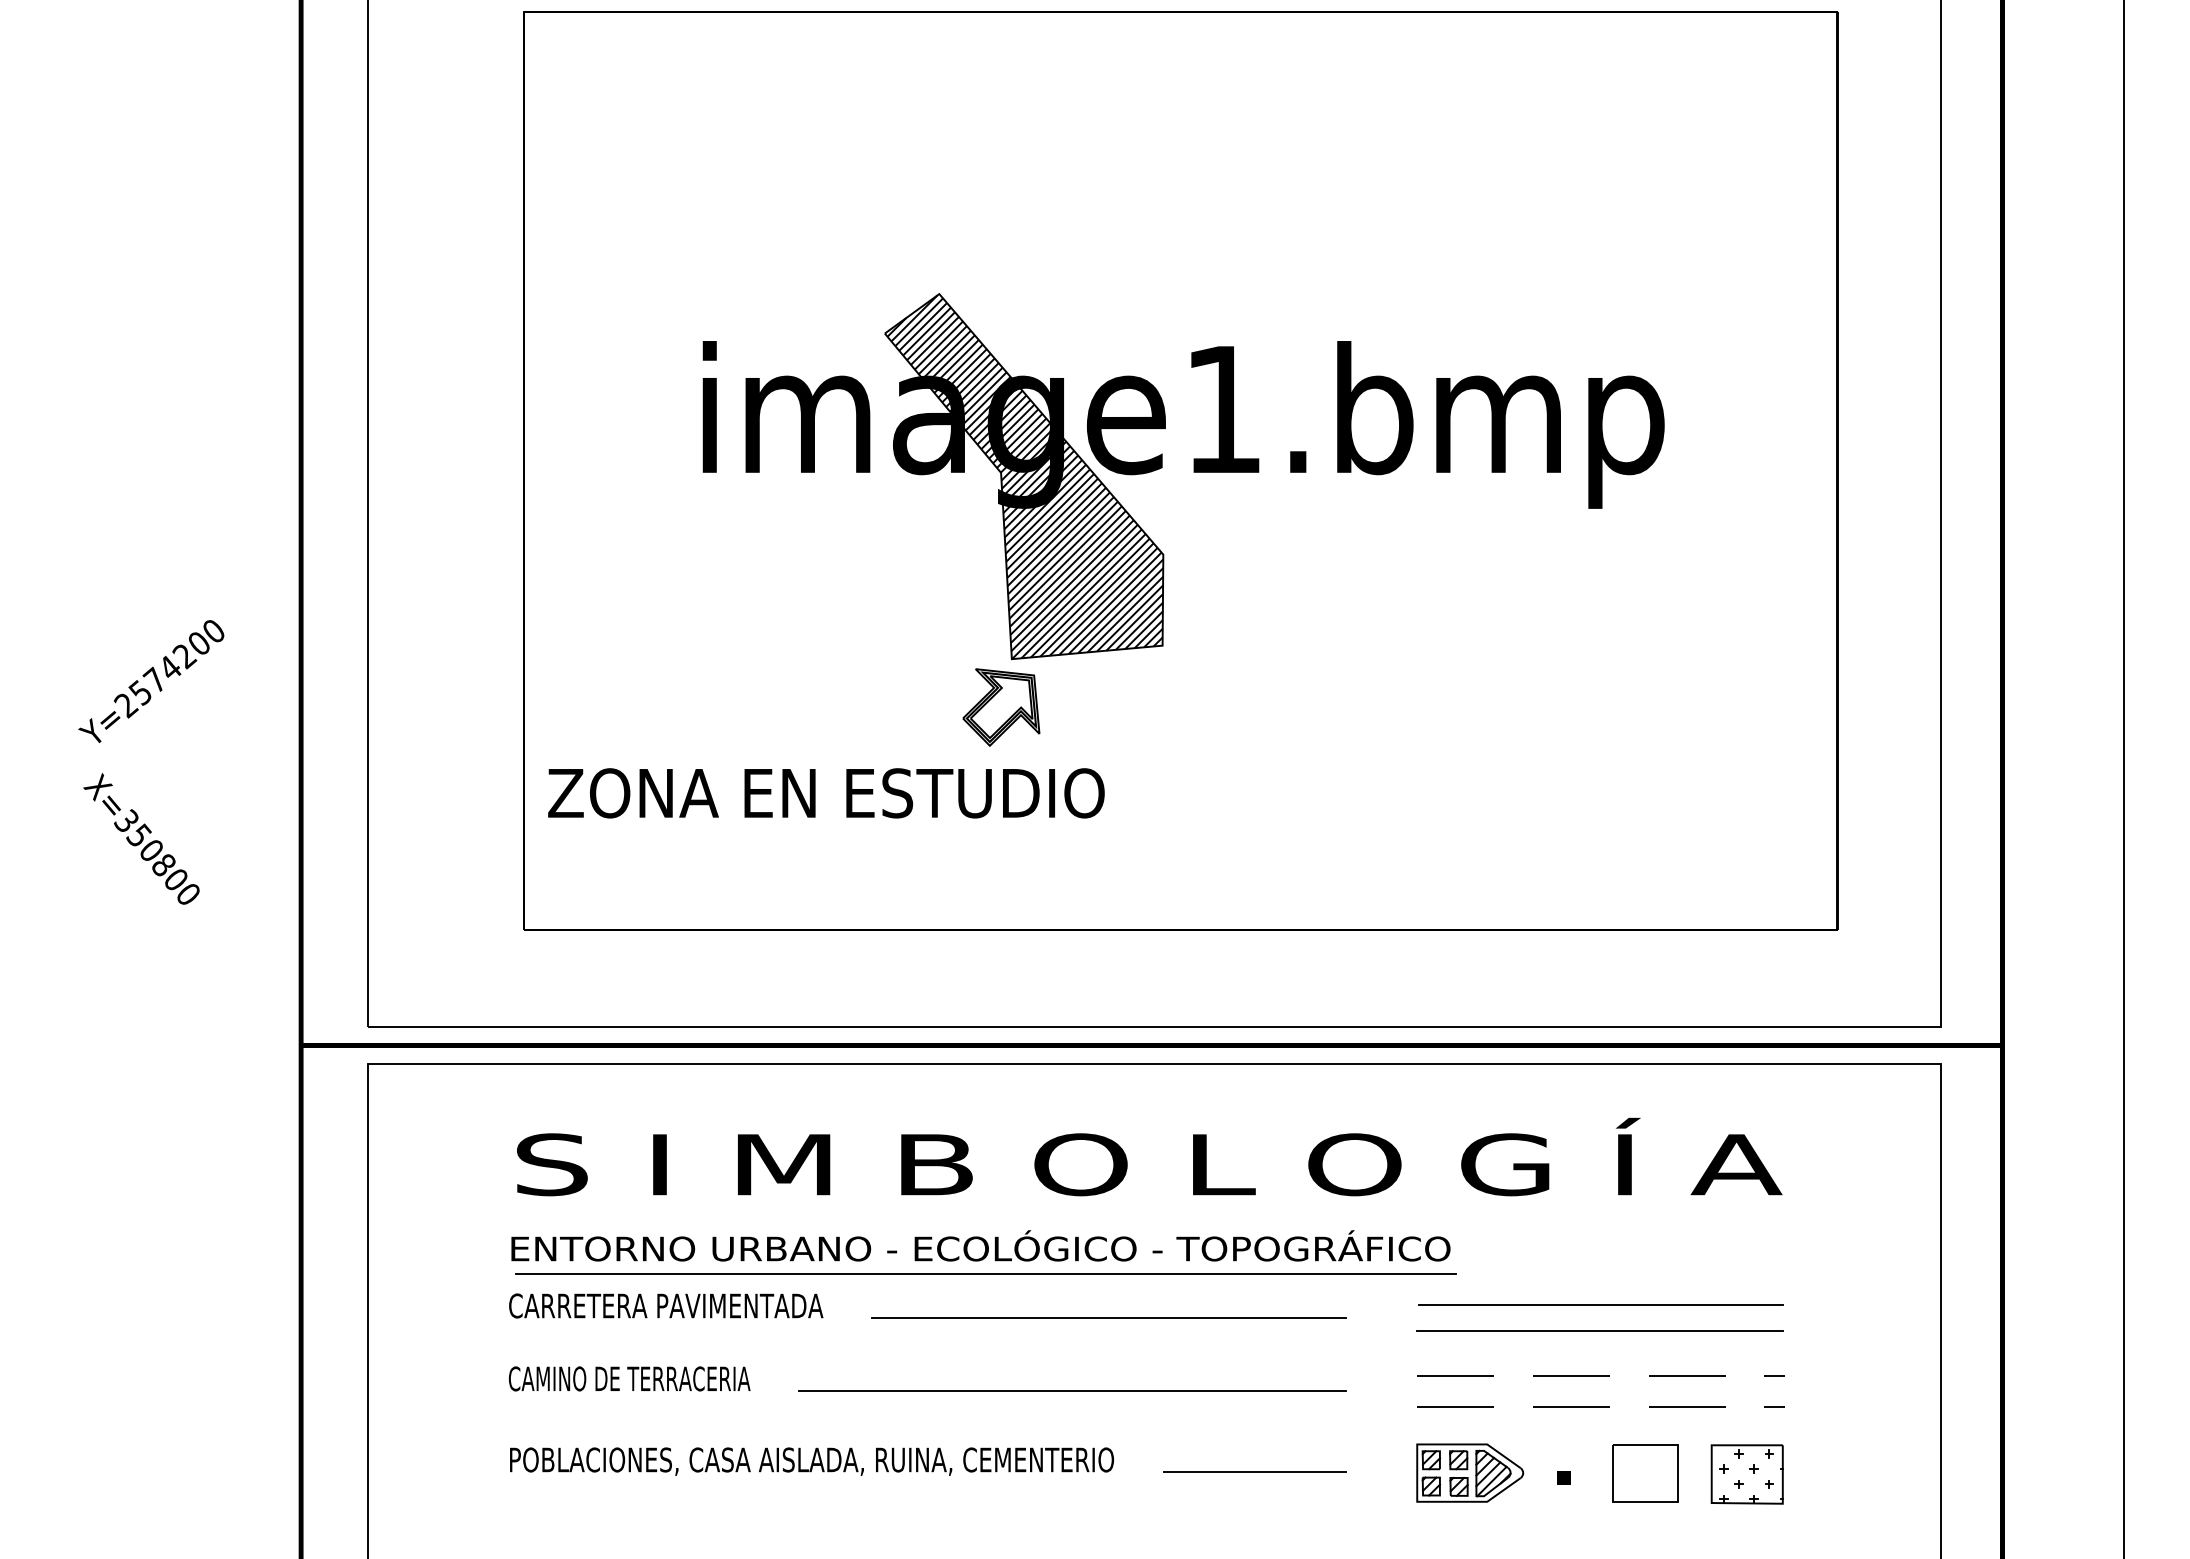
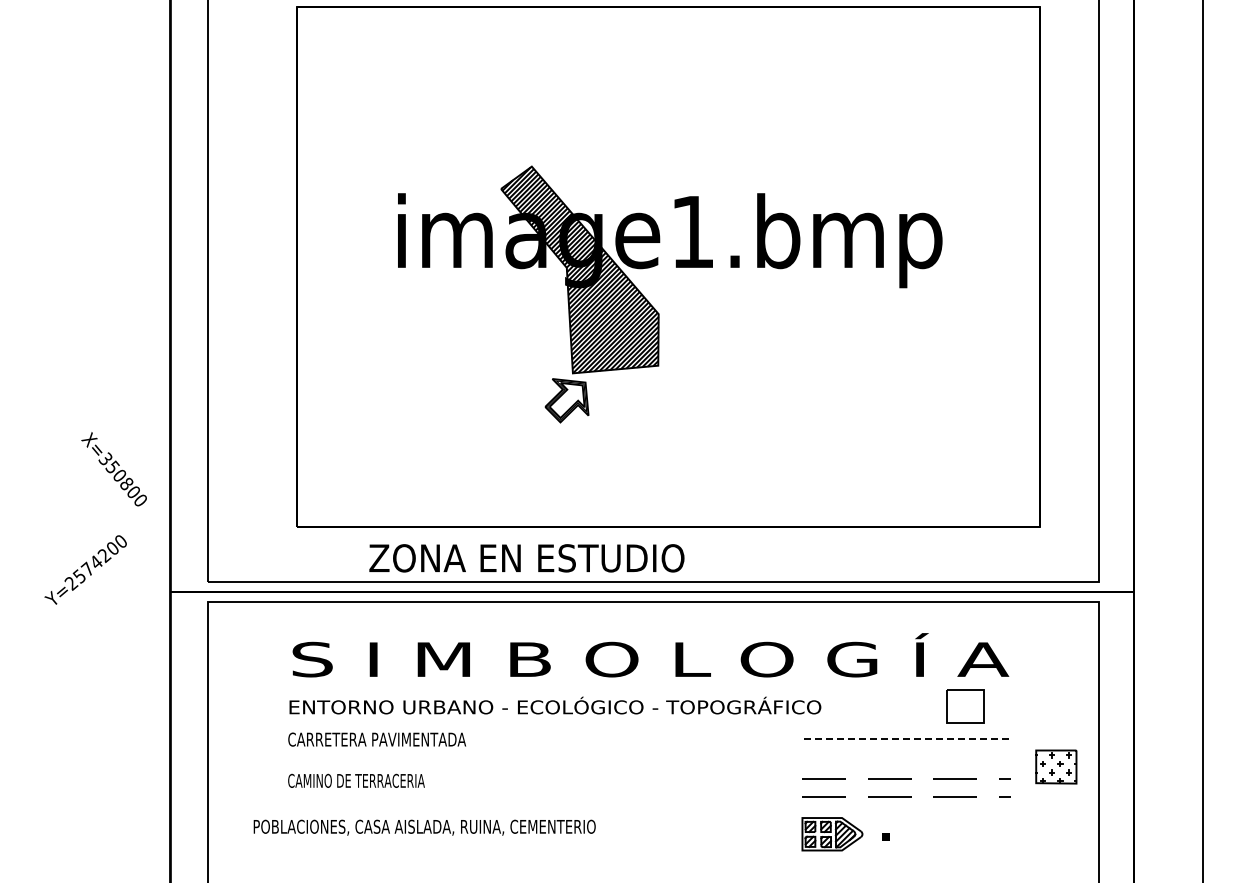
text: (151, 680) -> (85, 569), moved
text: (825, 793) -> (526, 558), moved
text: (140, 839) -> (113, 469), moved
line: (986, 1273) -> (558, 721), removed
line: (1600, 1305) -> (906, 739), solid -> dashed
line: (1108, 1318) -> (627, 746), removed
line: (1599, 1330) -> (905, 753), removed
line: (1072, 1390) -> (607, 787), removed
text: (811, 1461) -> (424, 827), moved
line: (1254, 1471) -> (710, 833), removed
part: (1645, 1473) -> (965, 706), moved
part: (1747, 1473) -> (1056, 766), moved

